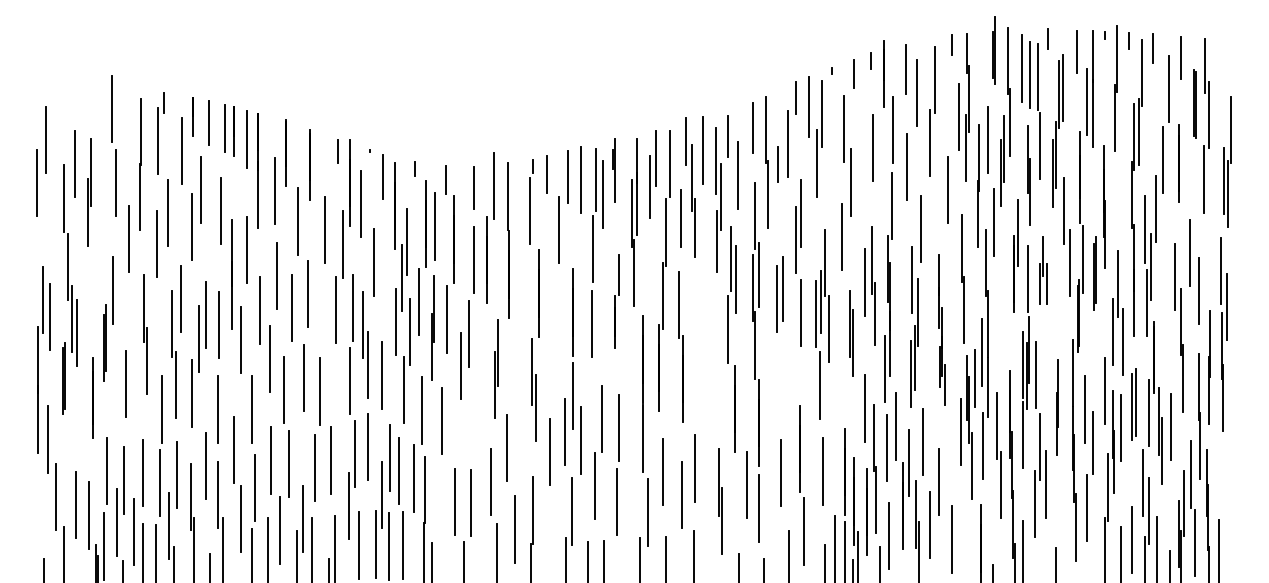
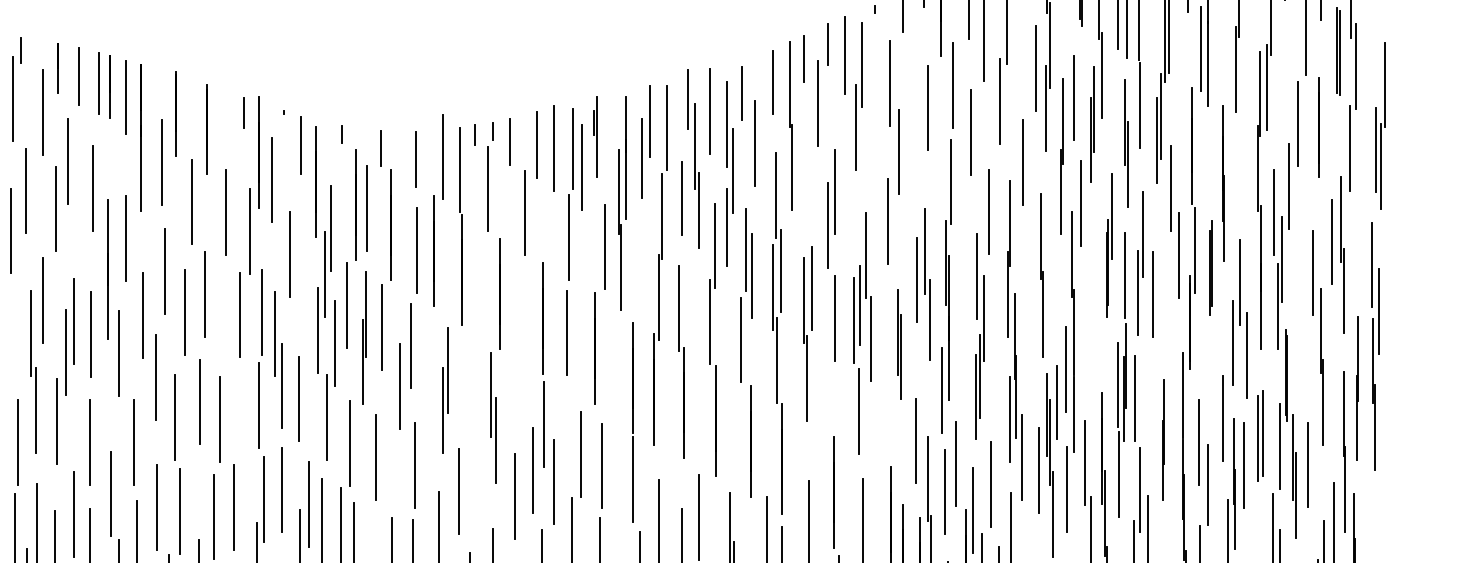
line: (777, 164) -> (802, 58), moved
line: (519, 168) -> (475, 134), added
line: (1196, 235) -> (1340, 219), added
part: (1043, 270) -> (1144, 264), size x1.67
part: (617, 301) -> (600, 304), size x1.67
part: (705, 329) -> (712, 340), added
part: (941, 329) -> (1014, 340), size x1.67
line: (779, 359) -> (807, 378), added
line: (472, 427) -> (415, 465), added

